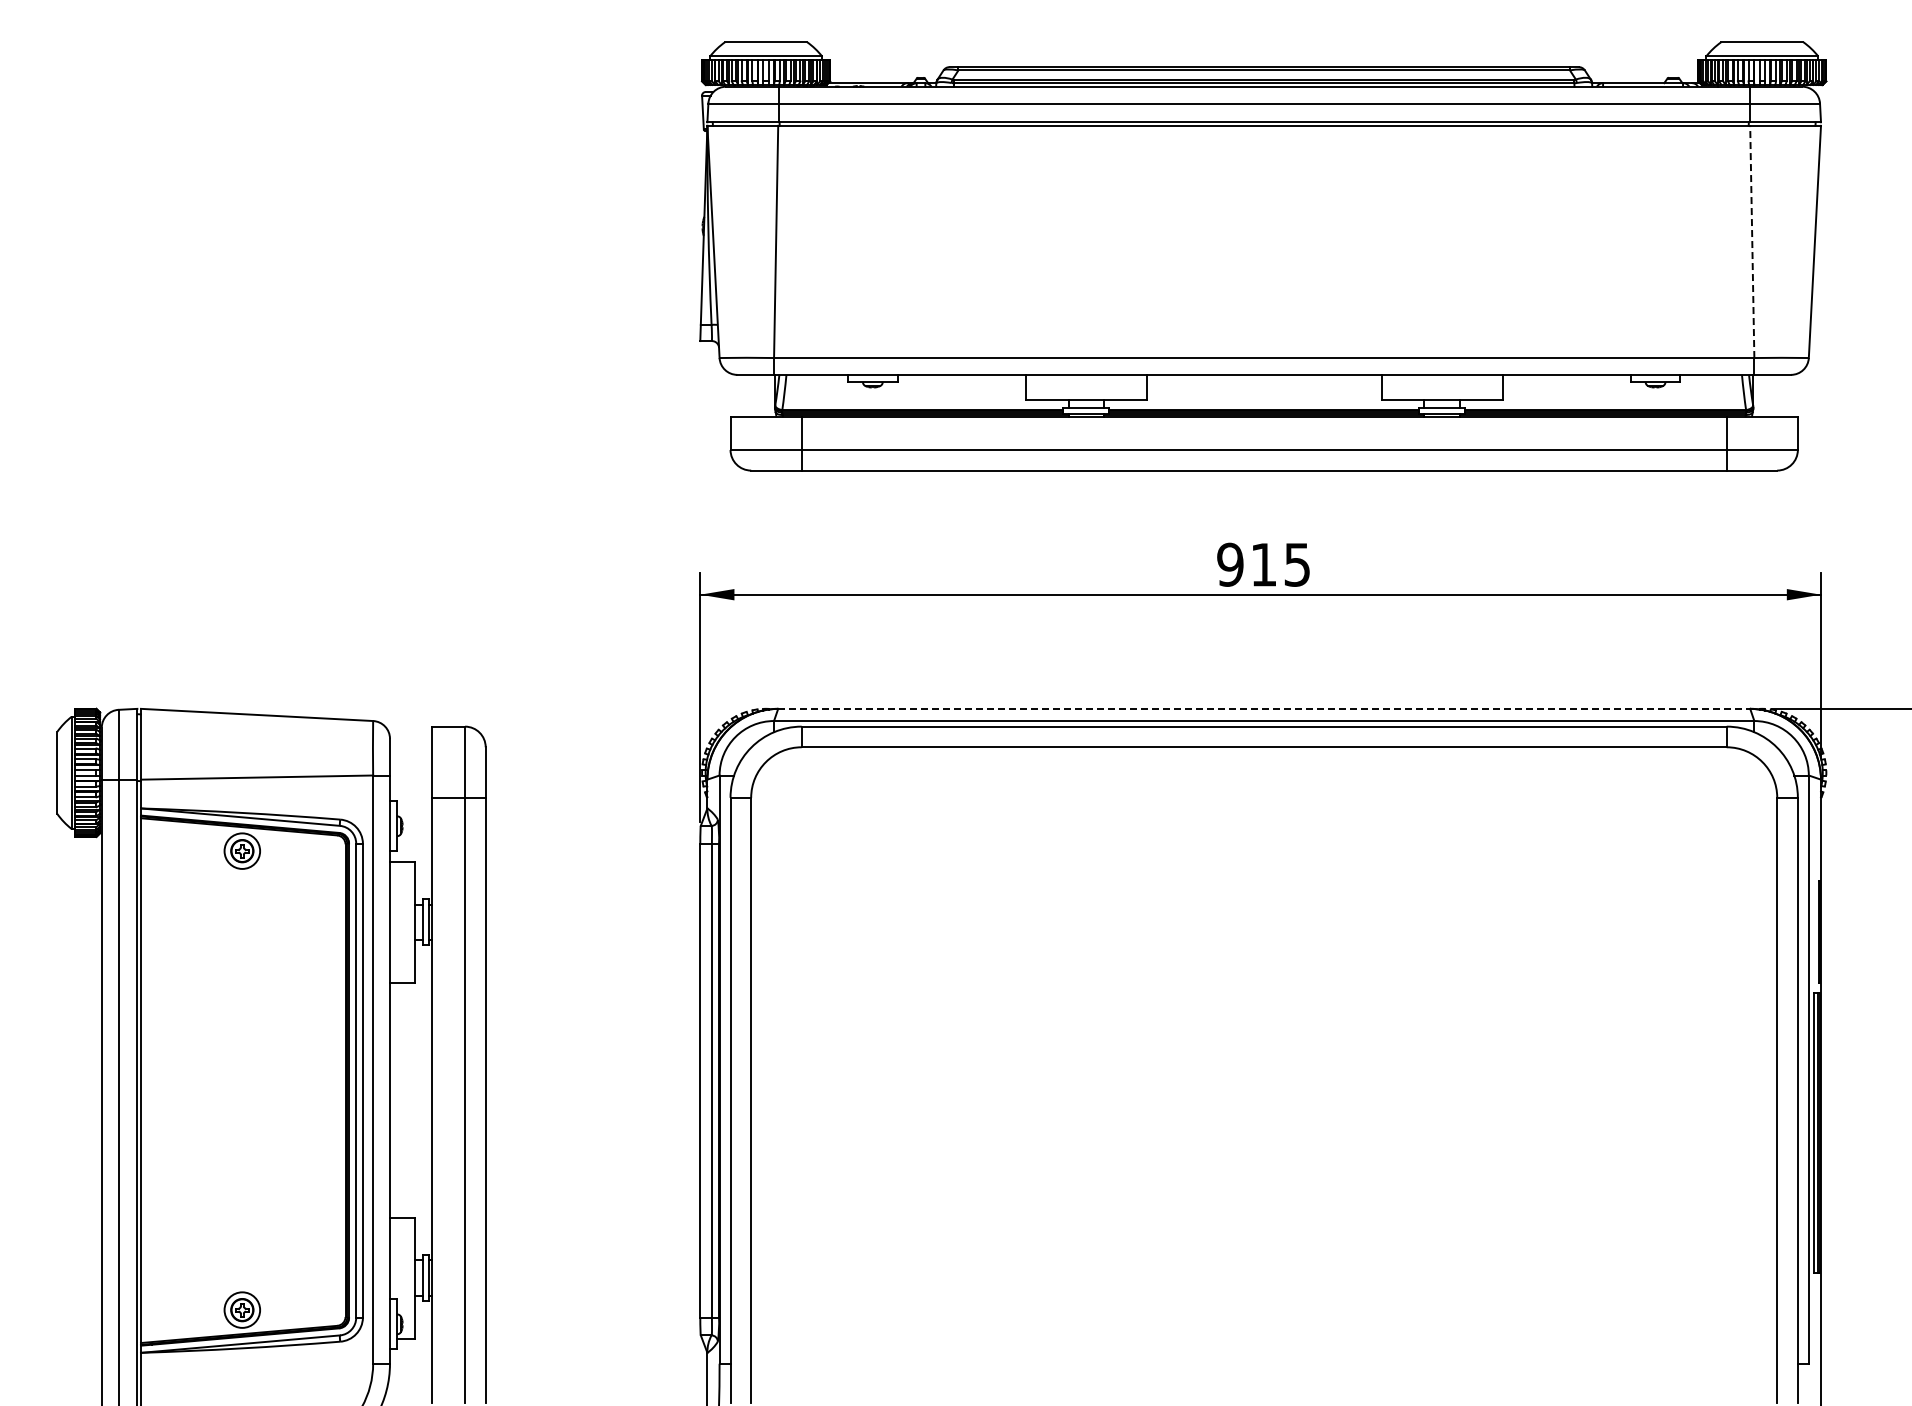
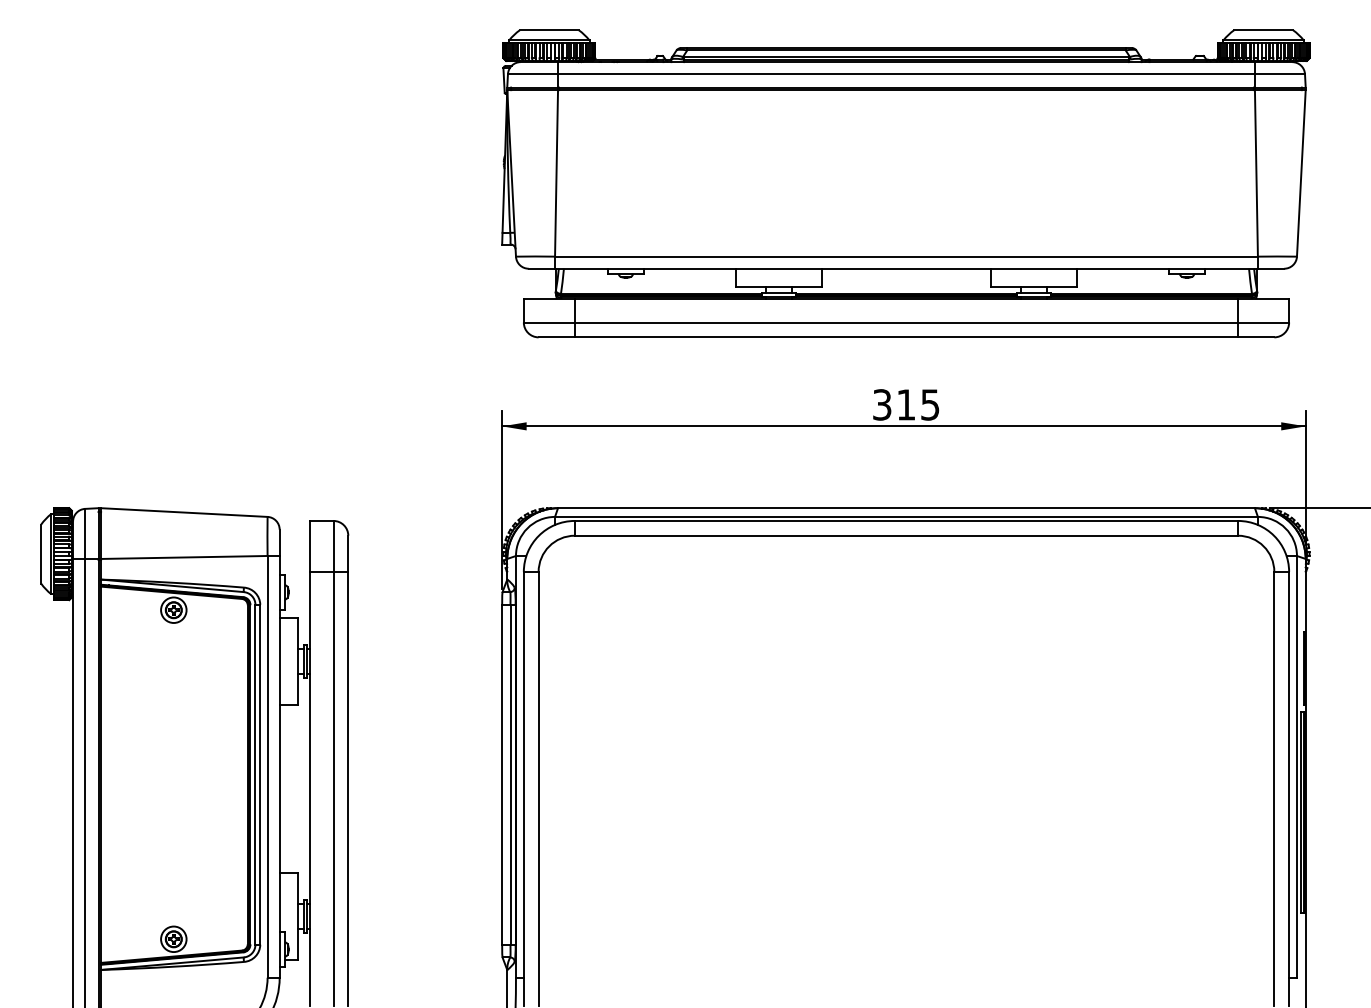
line: (1752, 241) -> (1256, 173), dashed -> solid
text: (1230, 564) -> (882, 404), 915 -> 315
line: (1264, 708) -> (906, 507), dashed -> solid

